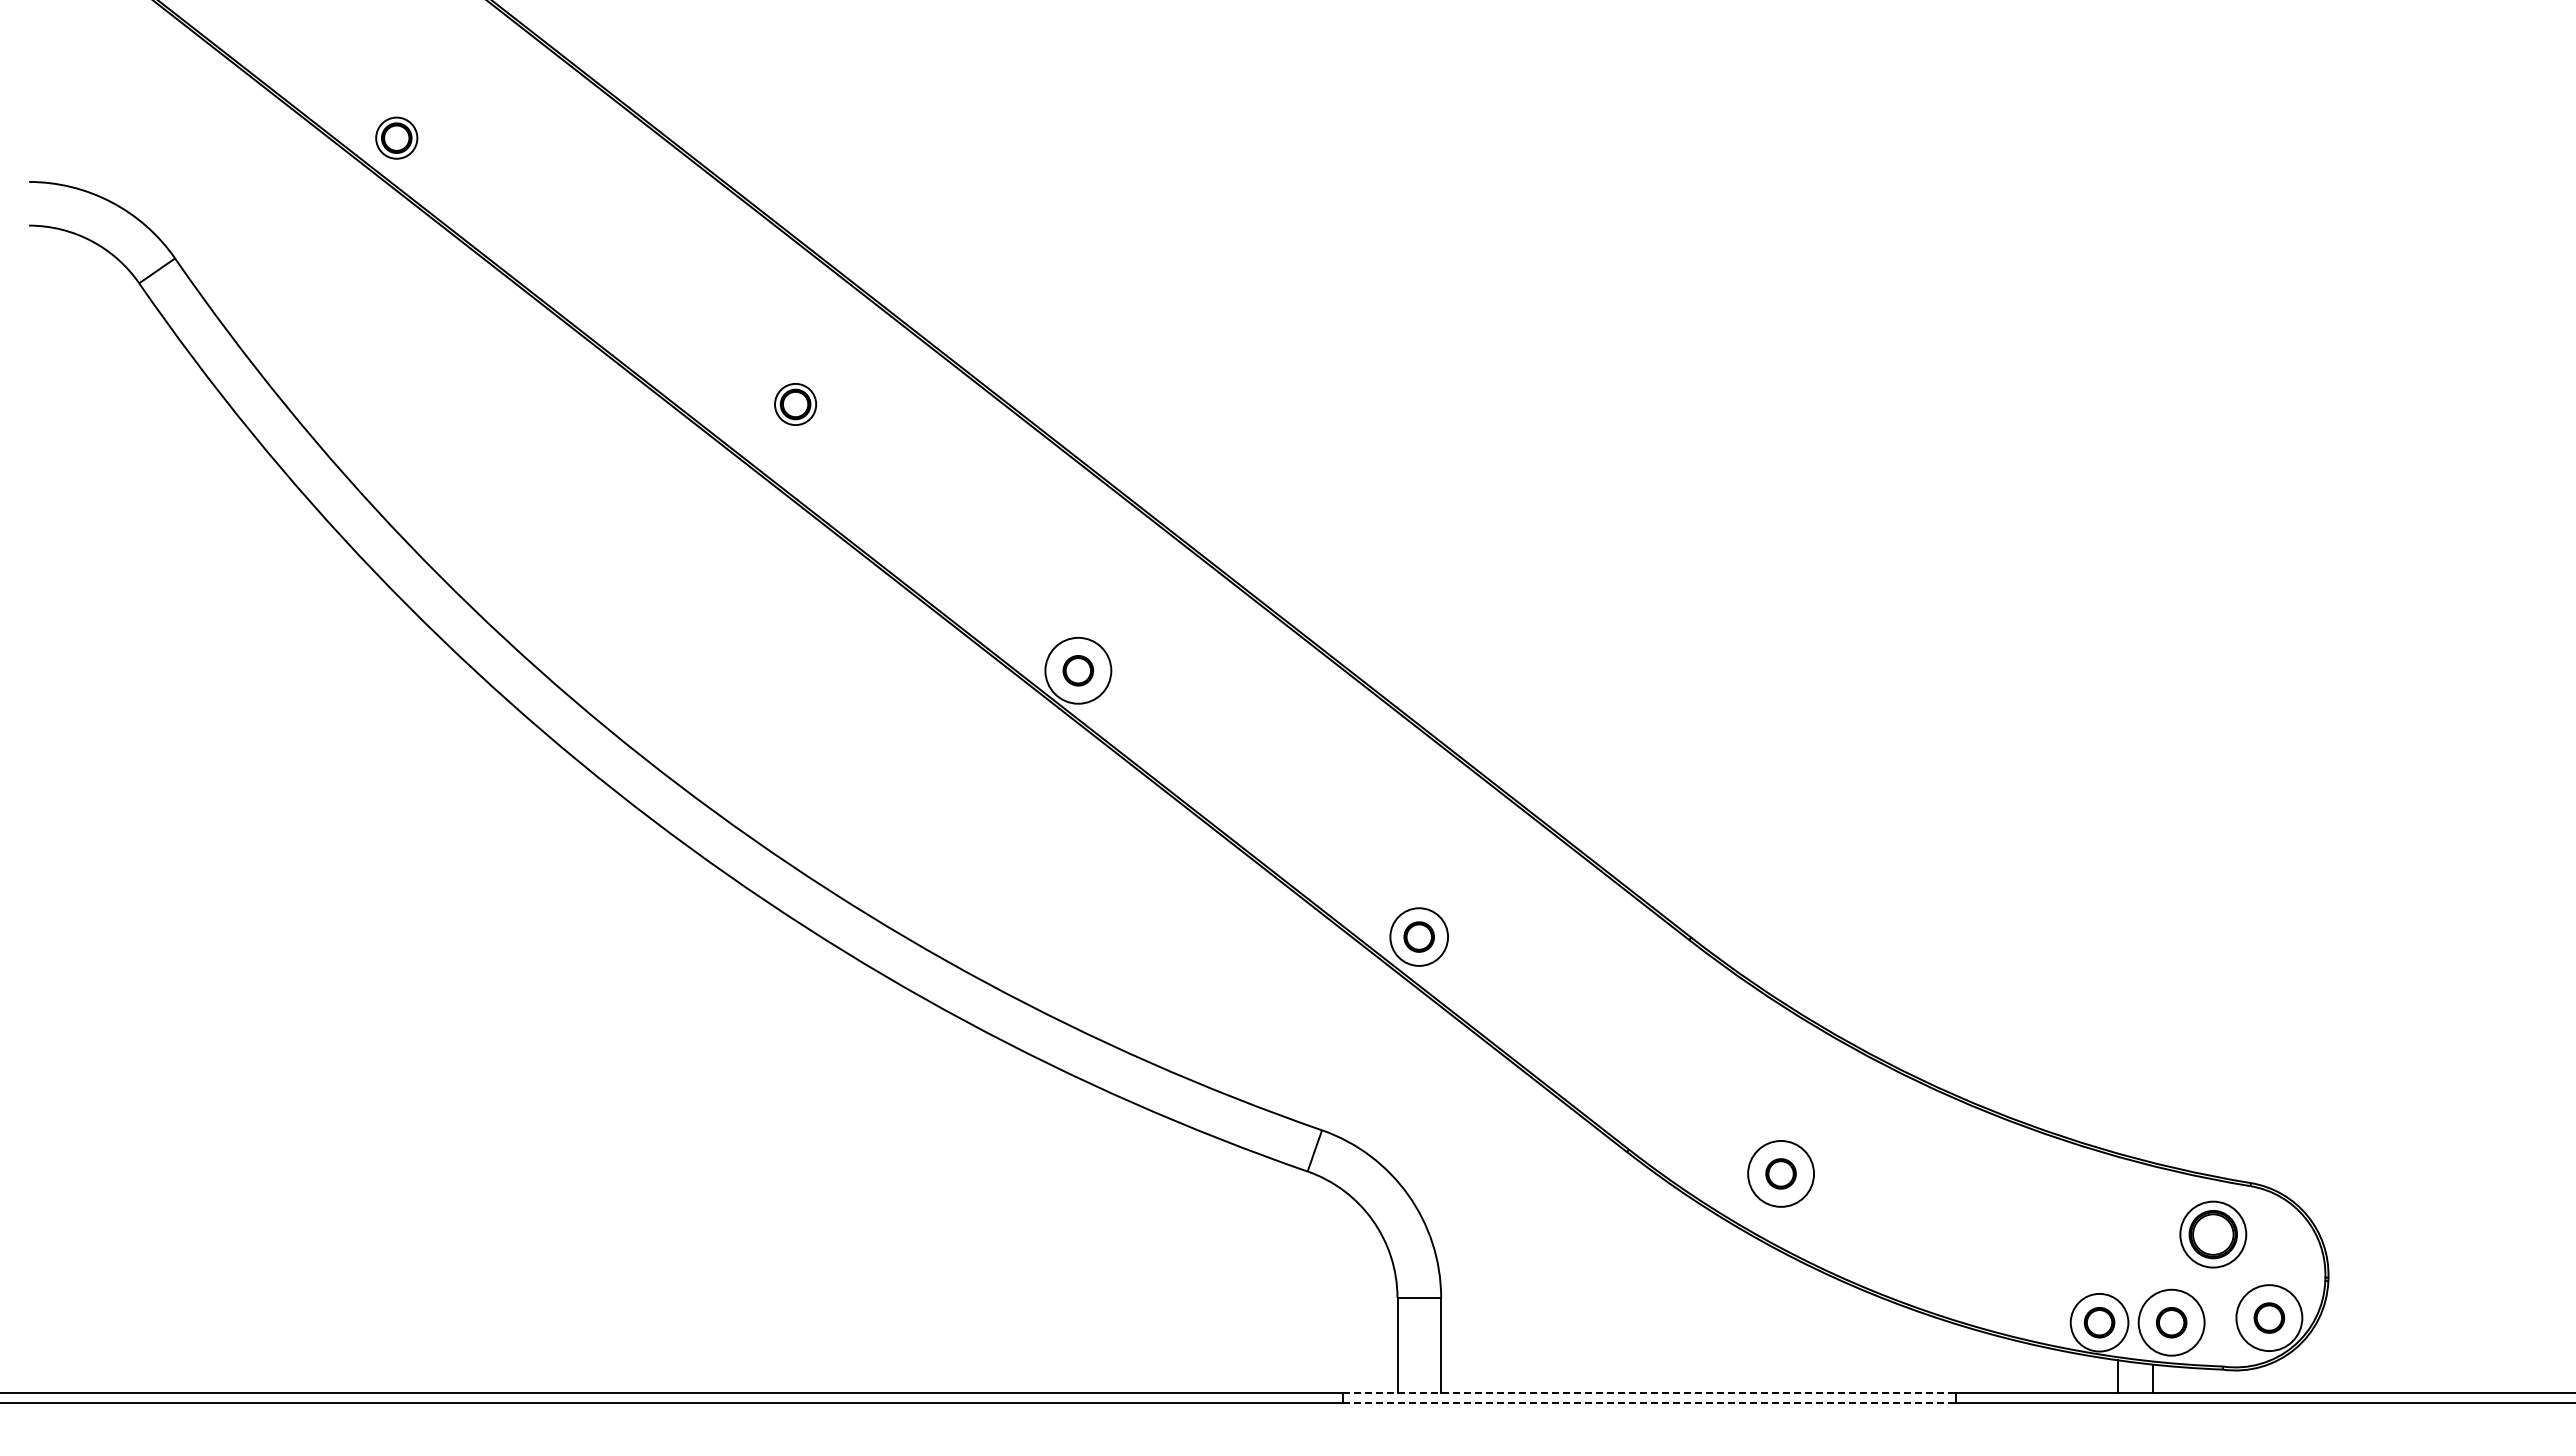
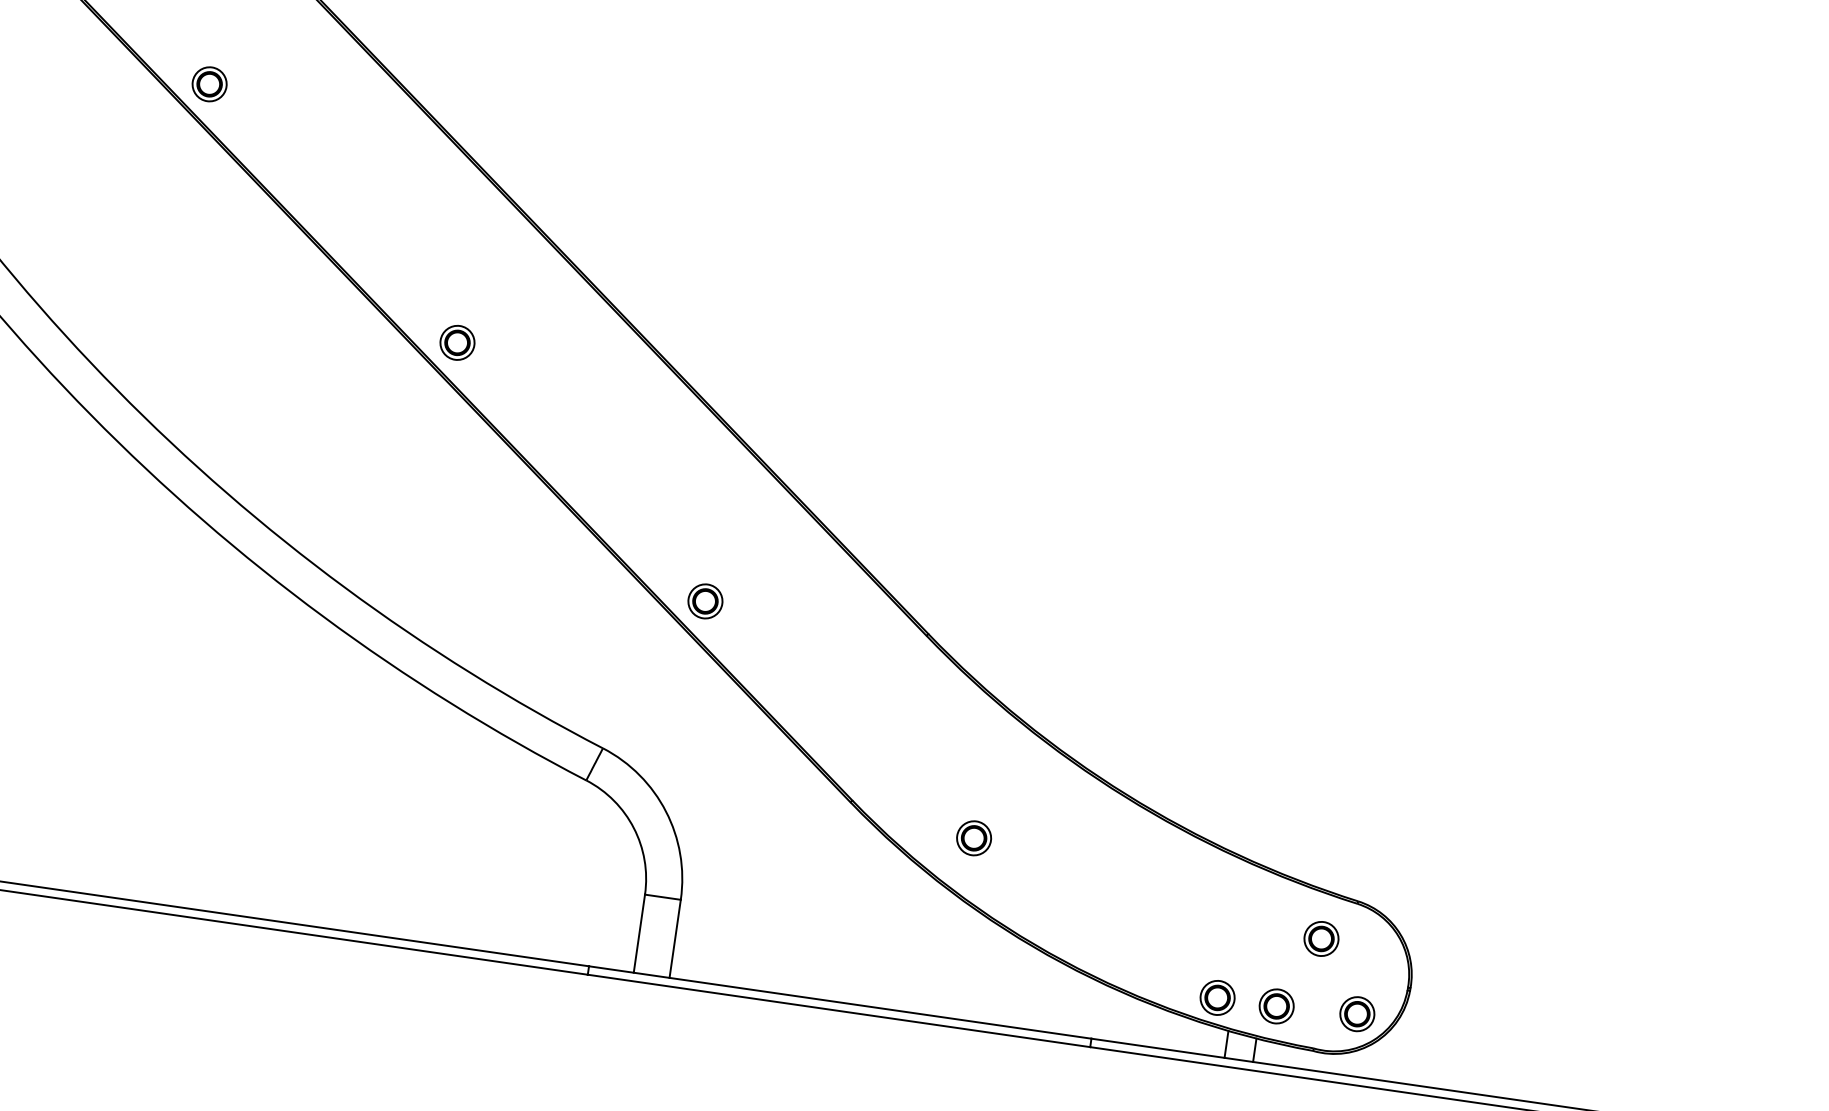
part: (795, 404) -> (209, 84), moved
circle: (1077, 670) -> (456, 342), size x0.62
circle: (1418, 936) -> (704, 600), size x0.71
circle: (1780, 1173) -> (973, 837), size x0.62
part: (2213, 1233) -> (1321, 938), size x0.62
circle: (2268, 1317) -> (1356, 1013), size x0.62
circle: (2099, 1322) -> (1217, 997), size x0.71
circle: (2171, 1322) -> (1276, 1006), size x0.62
line: (1649, 1393) -> (840, 1002), dashed -> solid
line: (1649, 1403) -> (839, 1010), dashed -> solid

